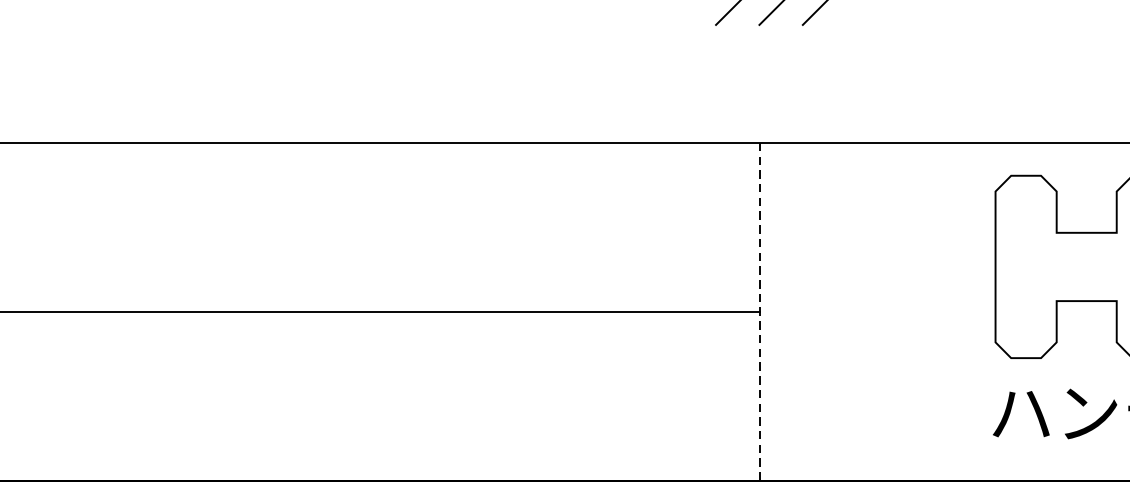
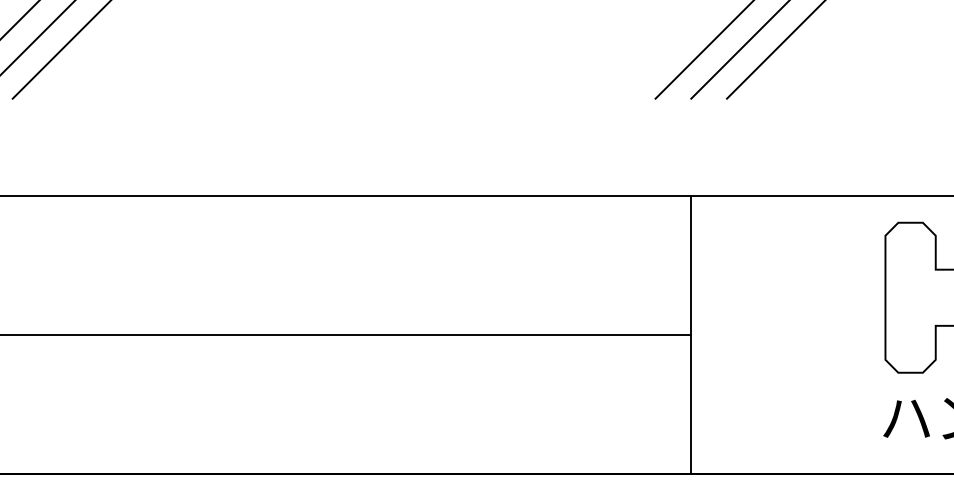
line: (759, 312) -> (691, 335), dashed -> solid

